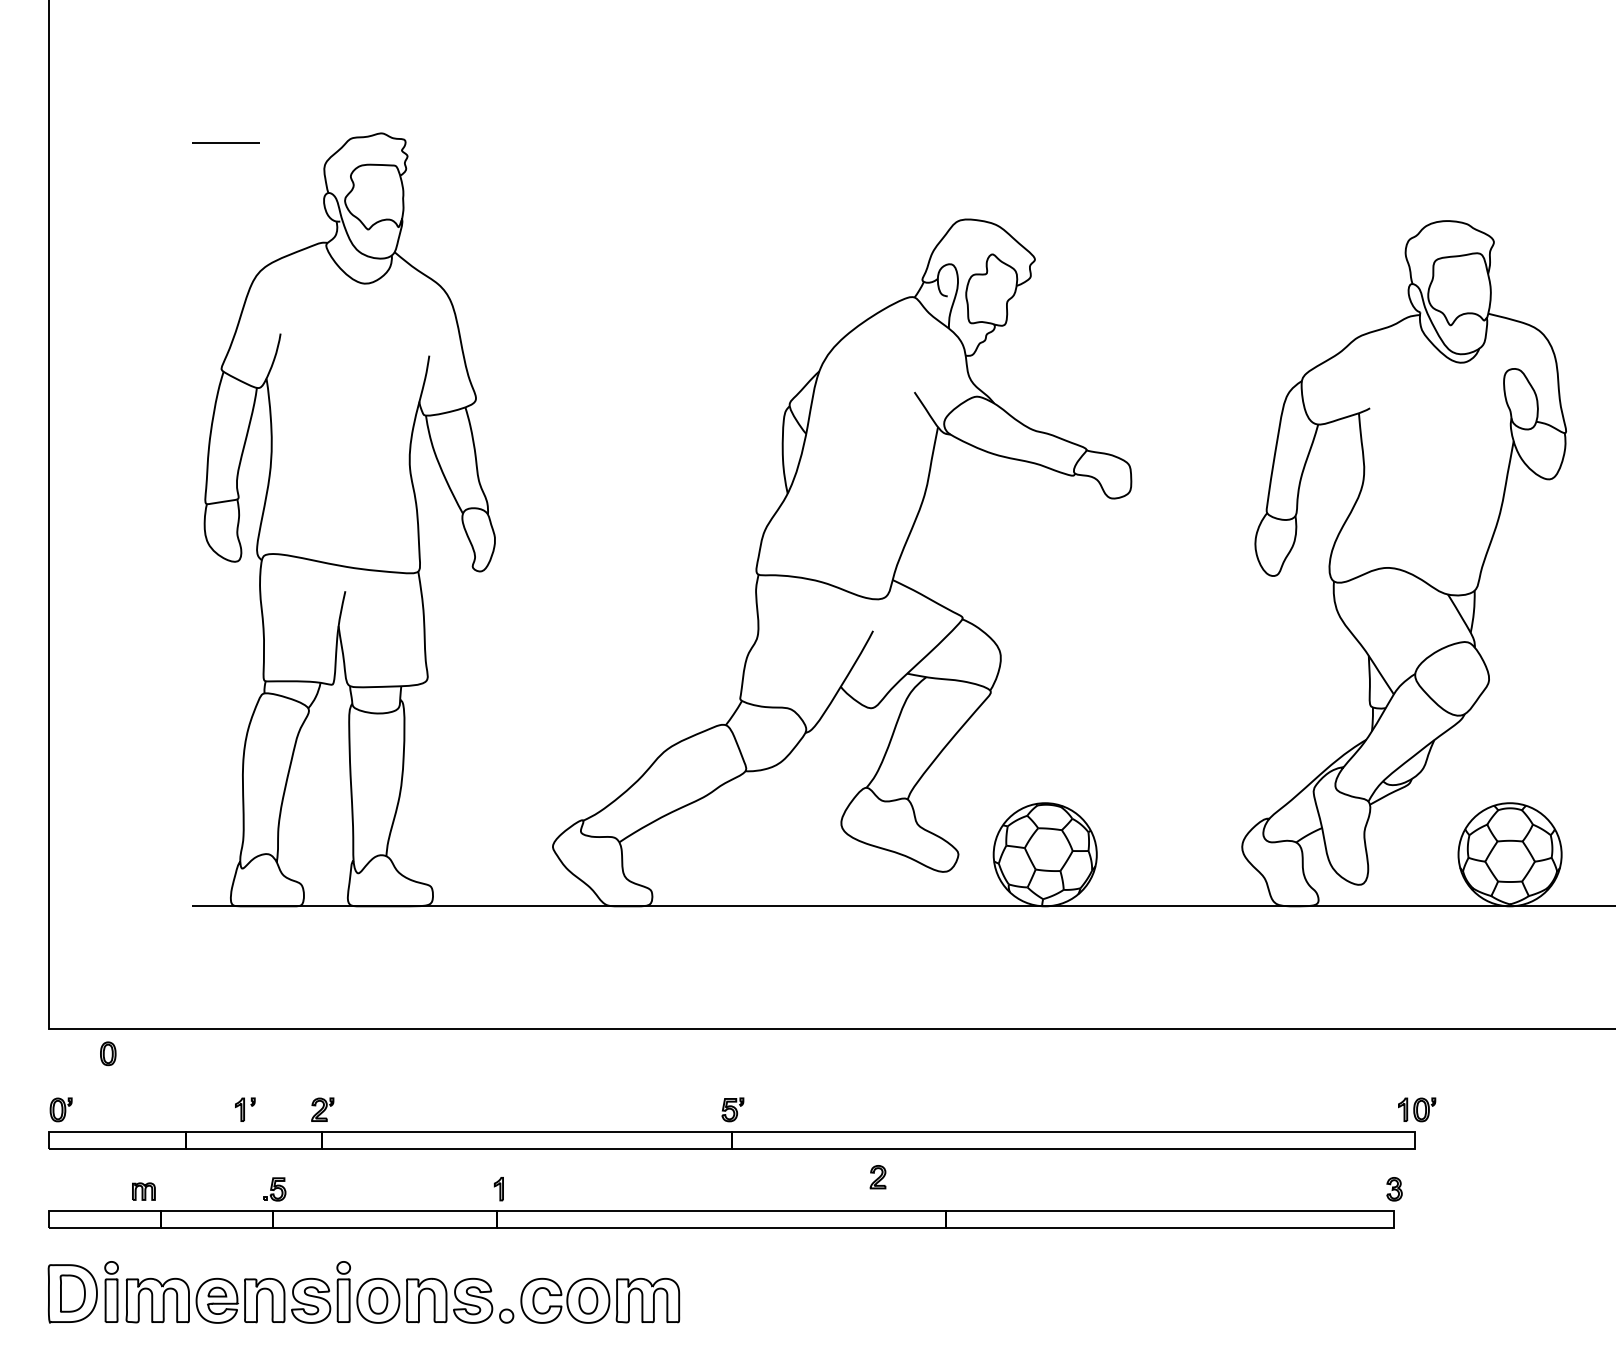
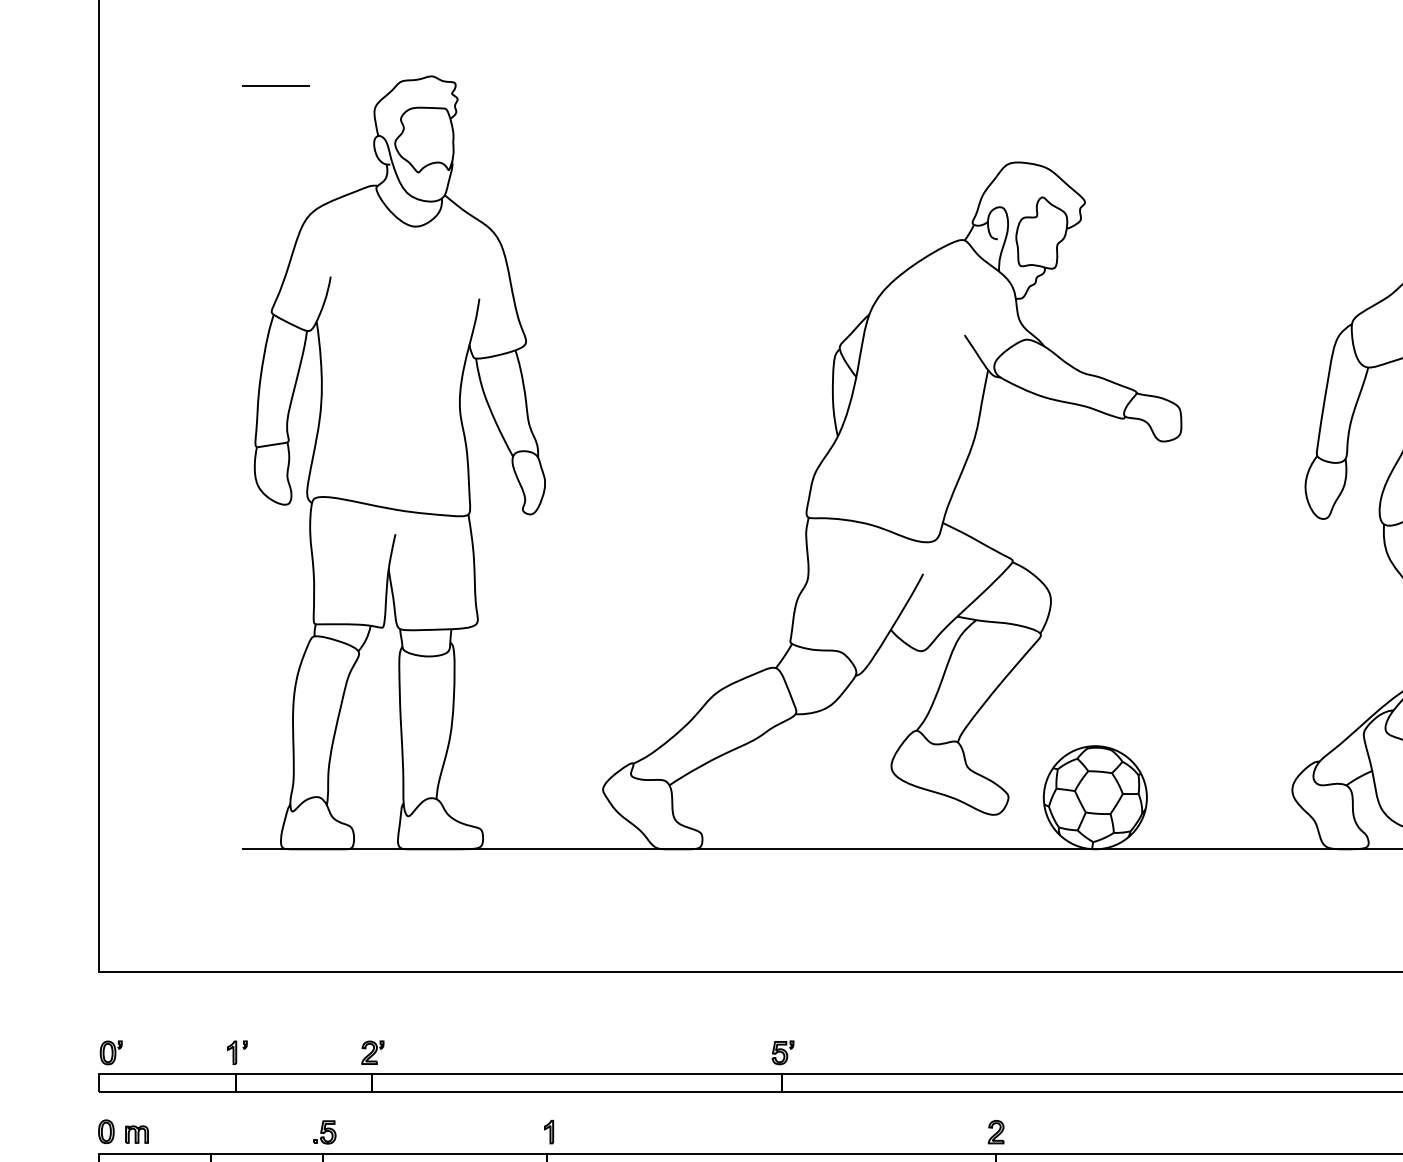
part: (108, 1053) -> (106, 1131), moved
part: (245, 1109) -> (237, 1052), moved
part: (877, 1177) -> (995, 1132), moved
part: (143, 1191) -> (136, 1134), moved

